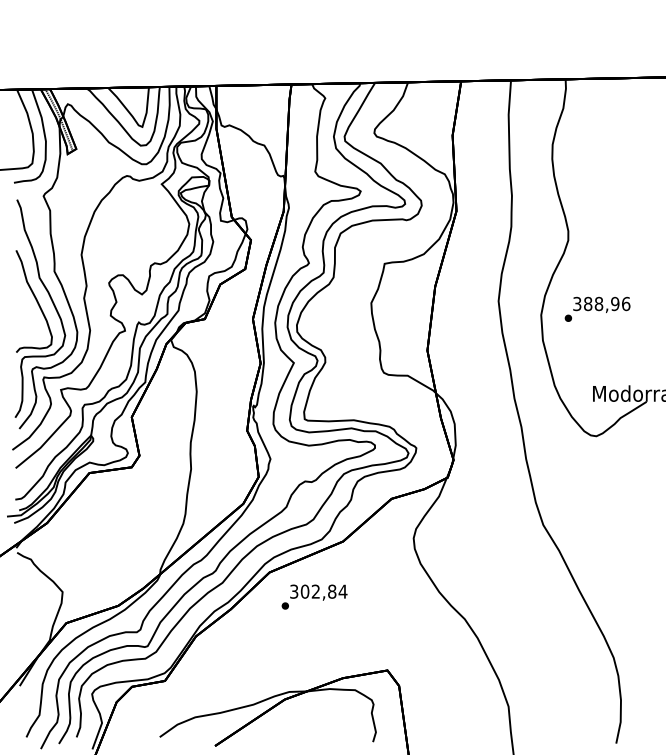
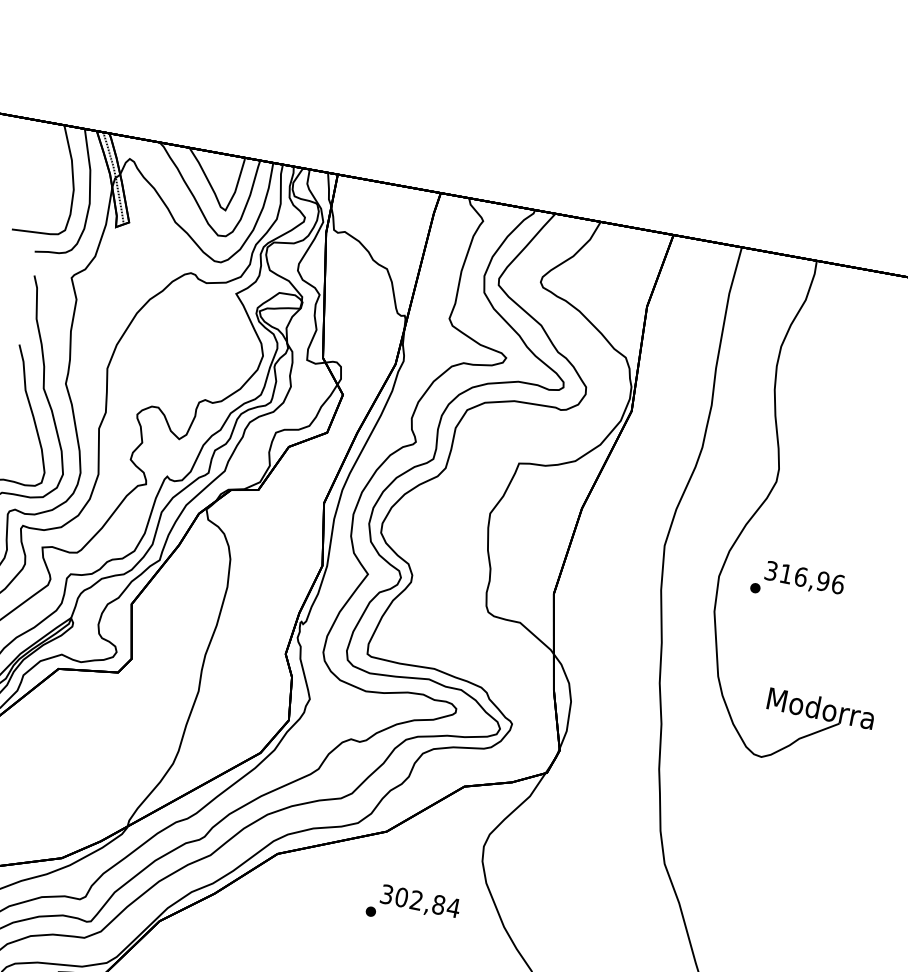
text: (593, 303) -> (793, 574), 388,96 -> 316,96
text: (314, 596) -> (413, 906), moved

